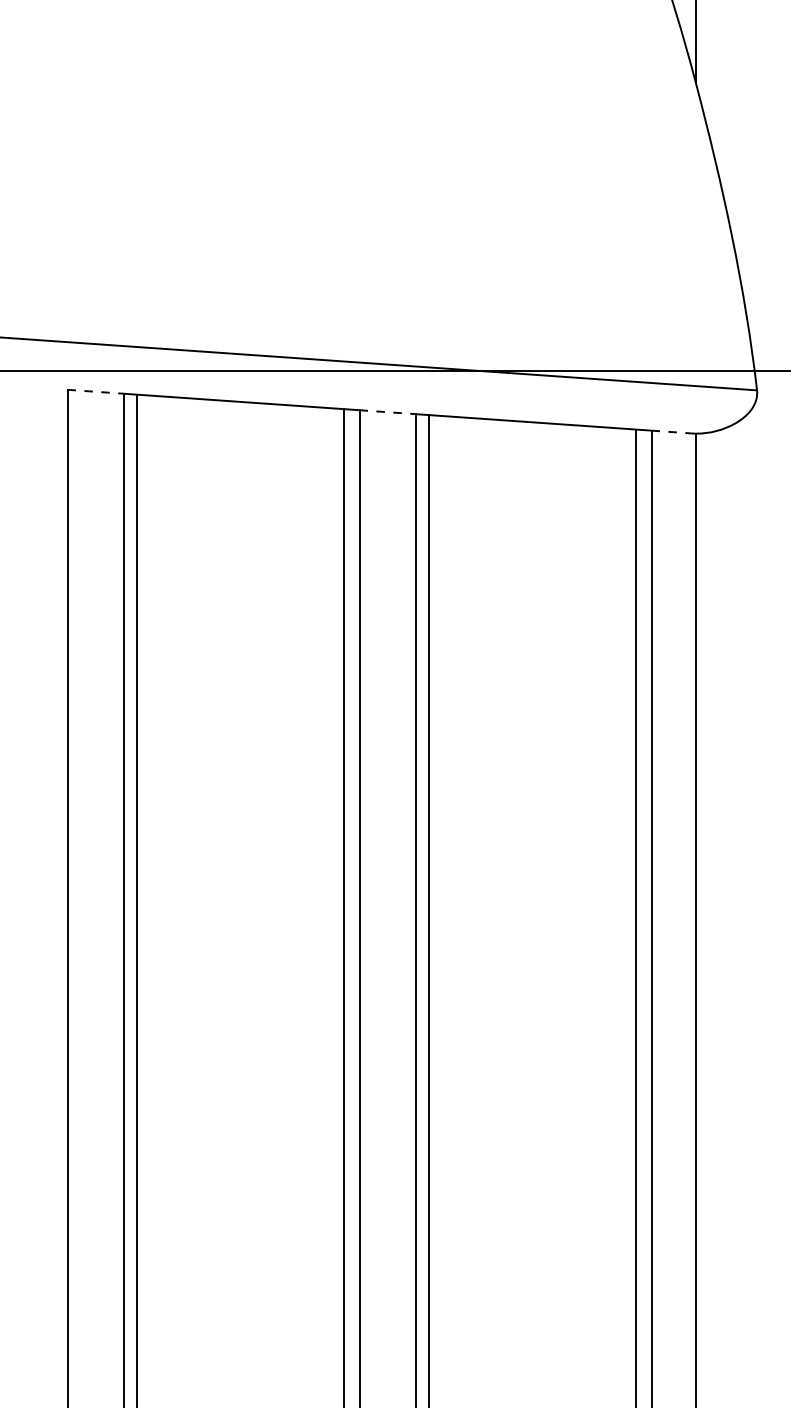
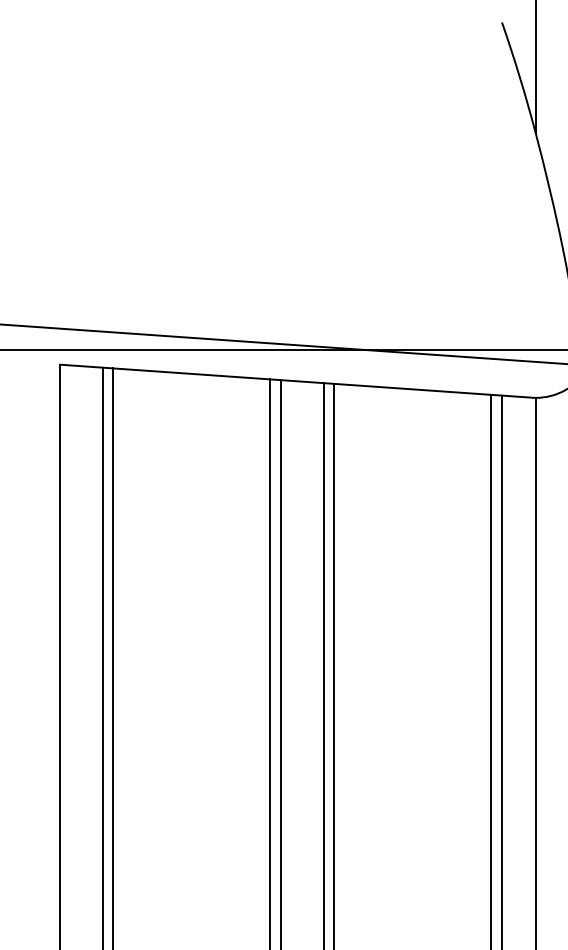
line: (96, 391) -> (82, 365), dashed -> solid
line: (388, 412) -> (303, 381), dashed -> solid
line: (672, 432) -> (517, 397), dashed -> solid

